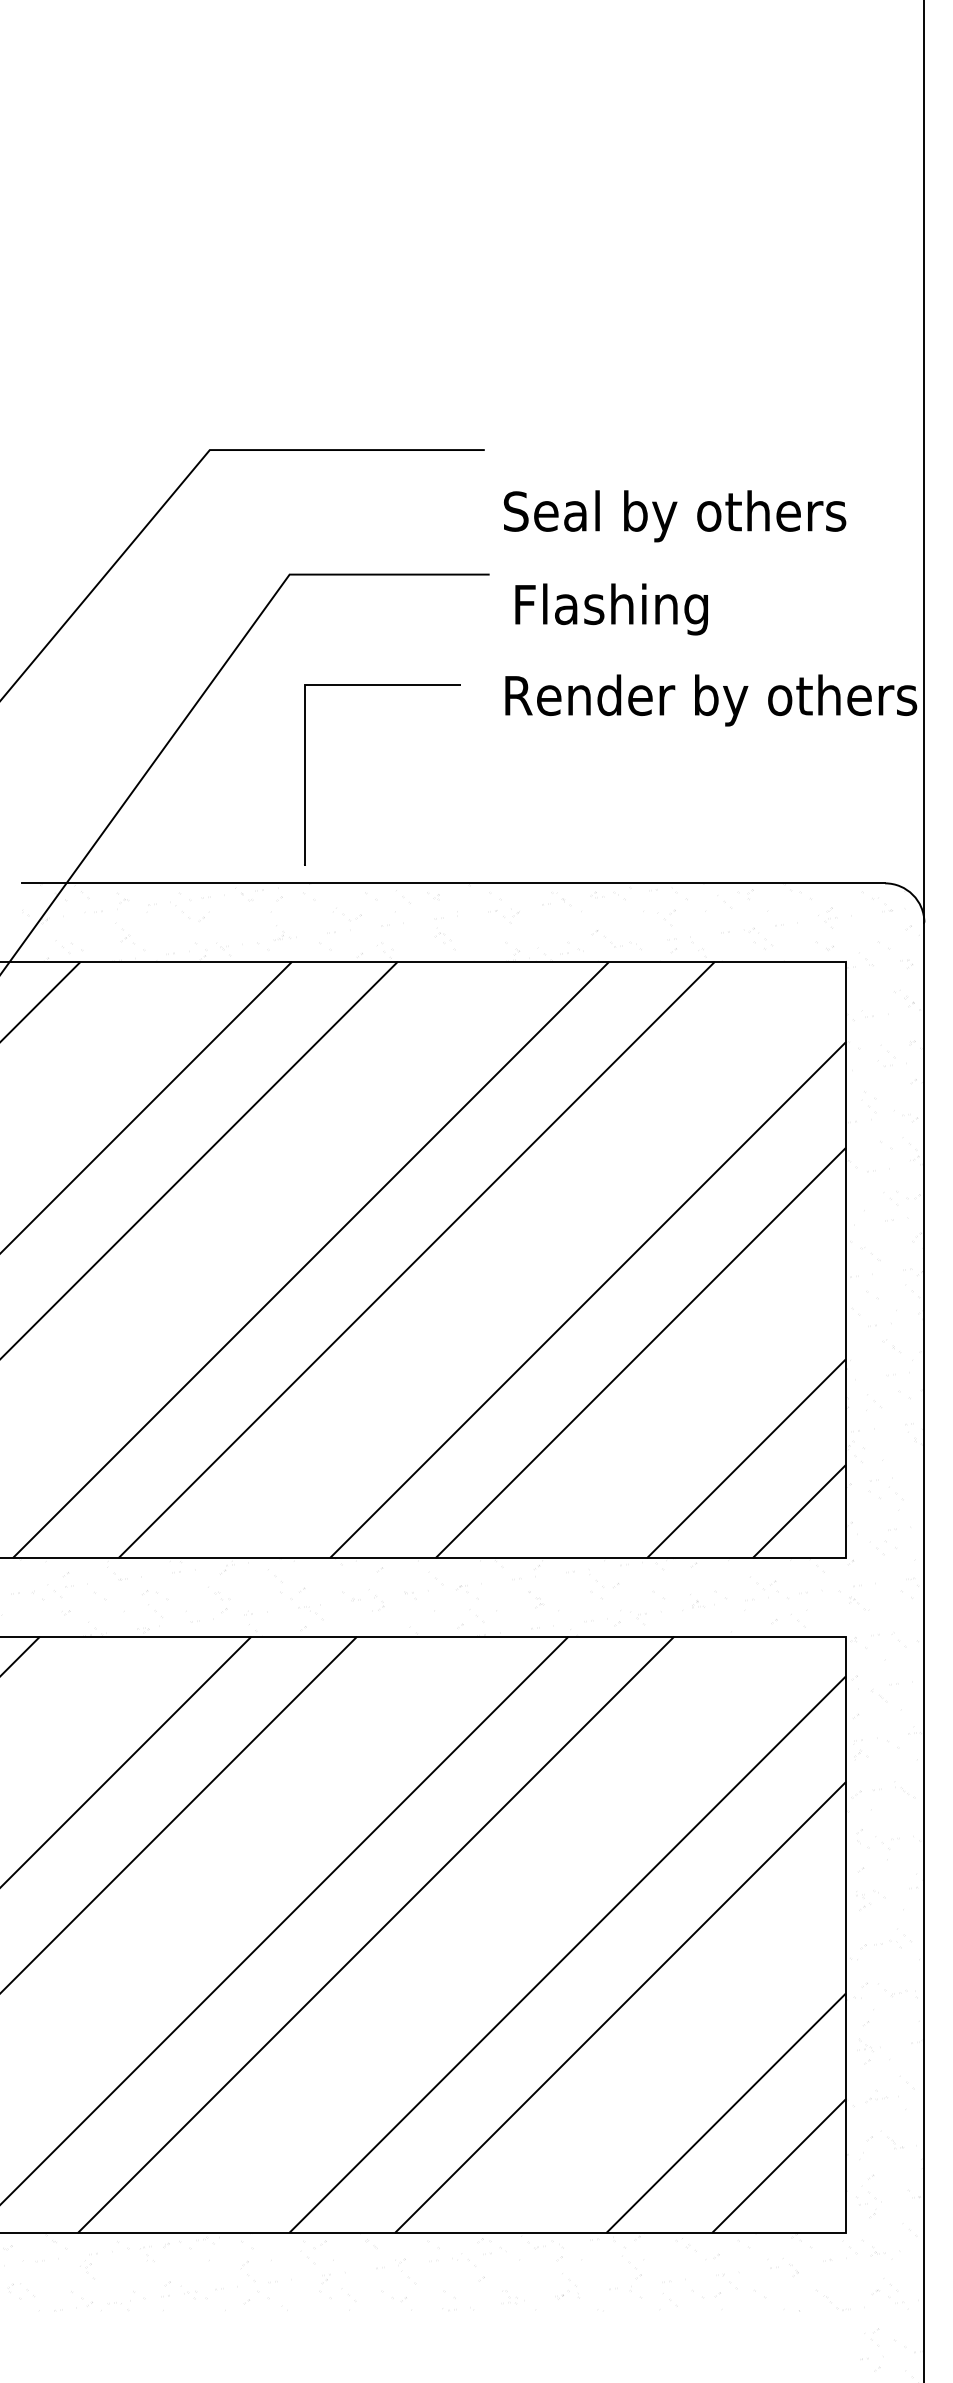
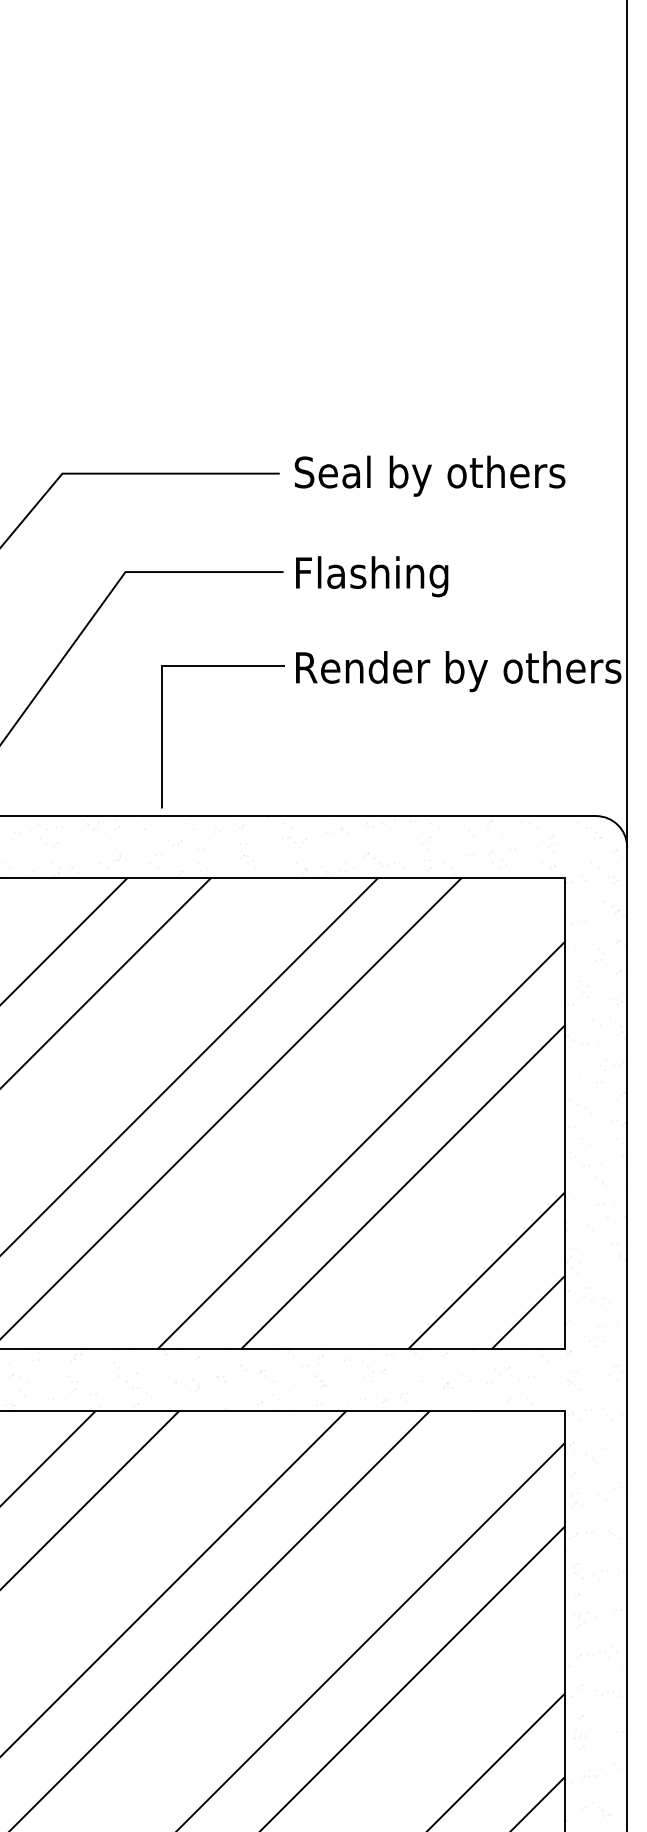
text: (675, 516) -> (430, 476), moved
text: (611, 609) -> (371, 576), moved
part: (305, 774) -> (162, 736), moved

